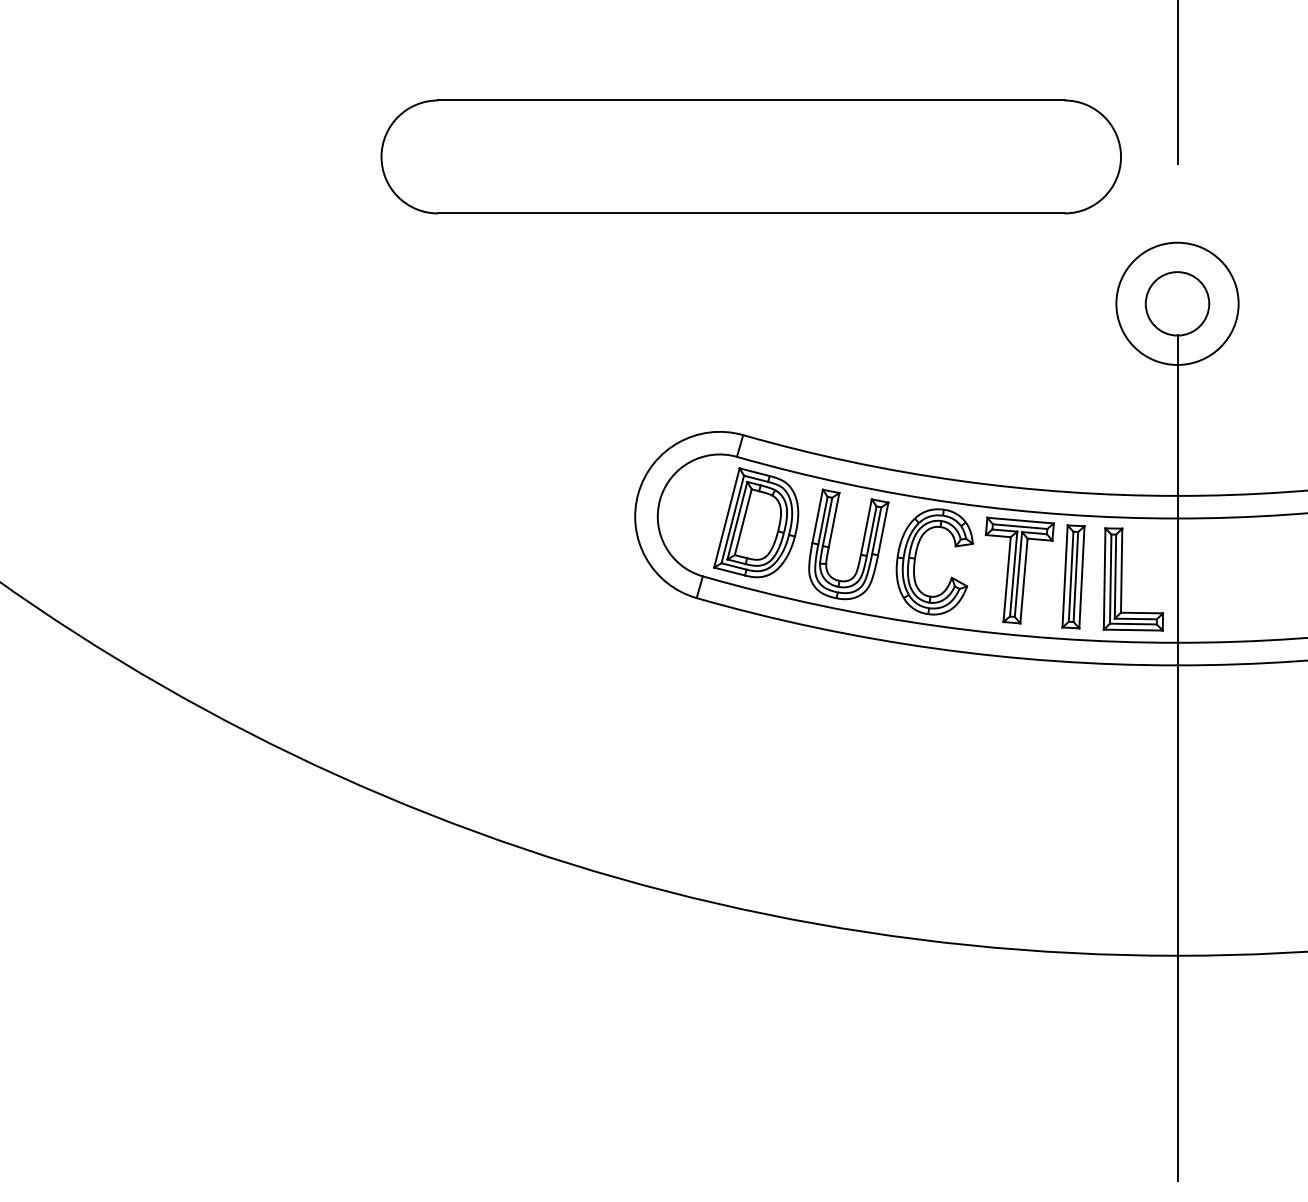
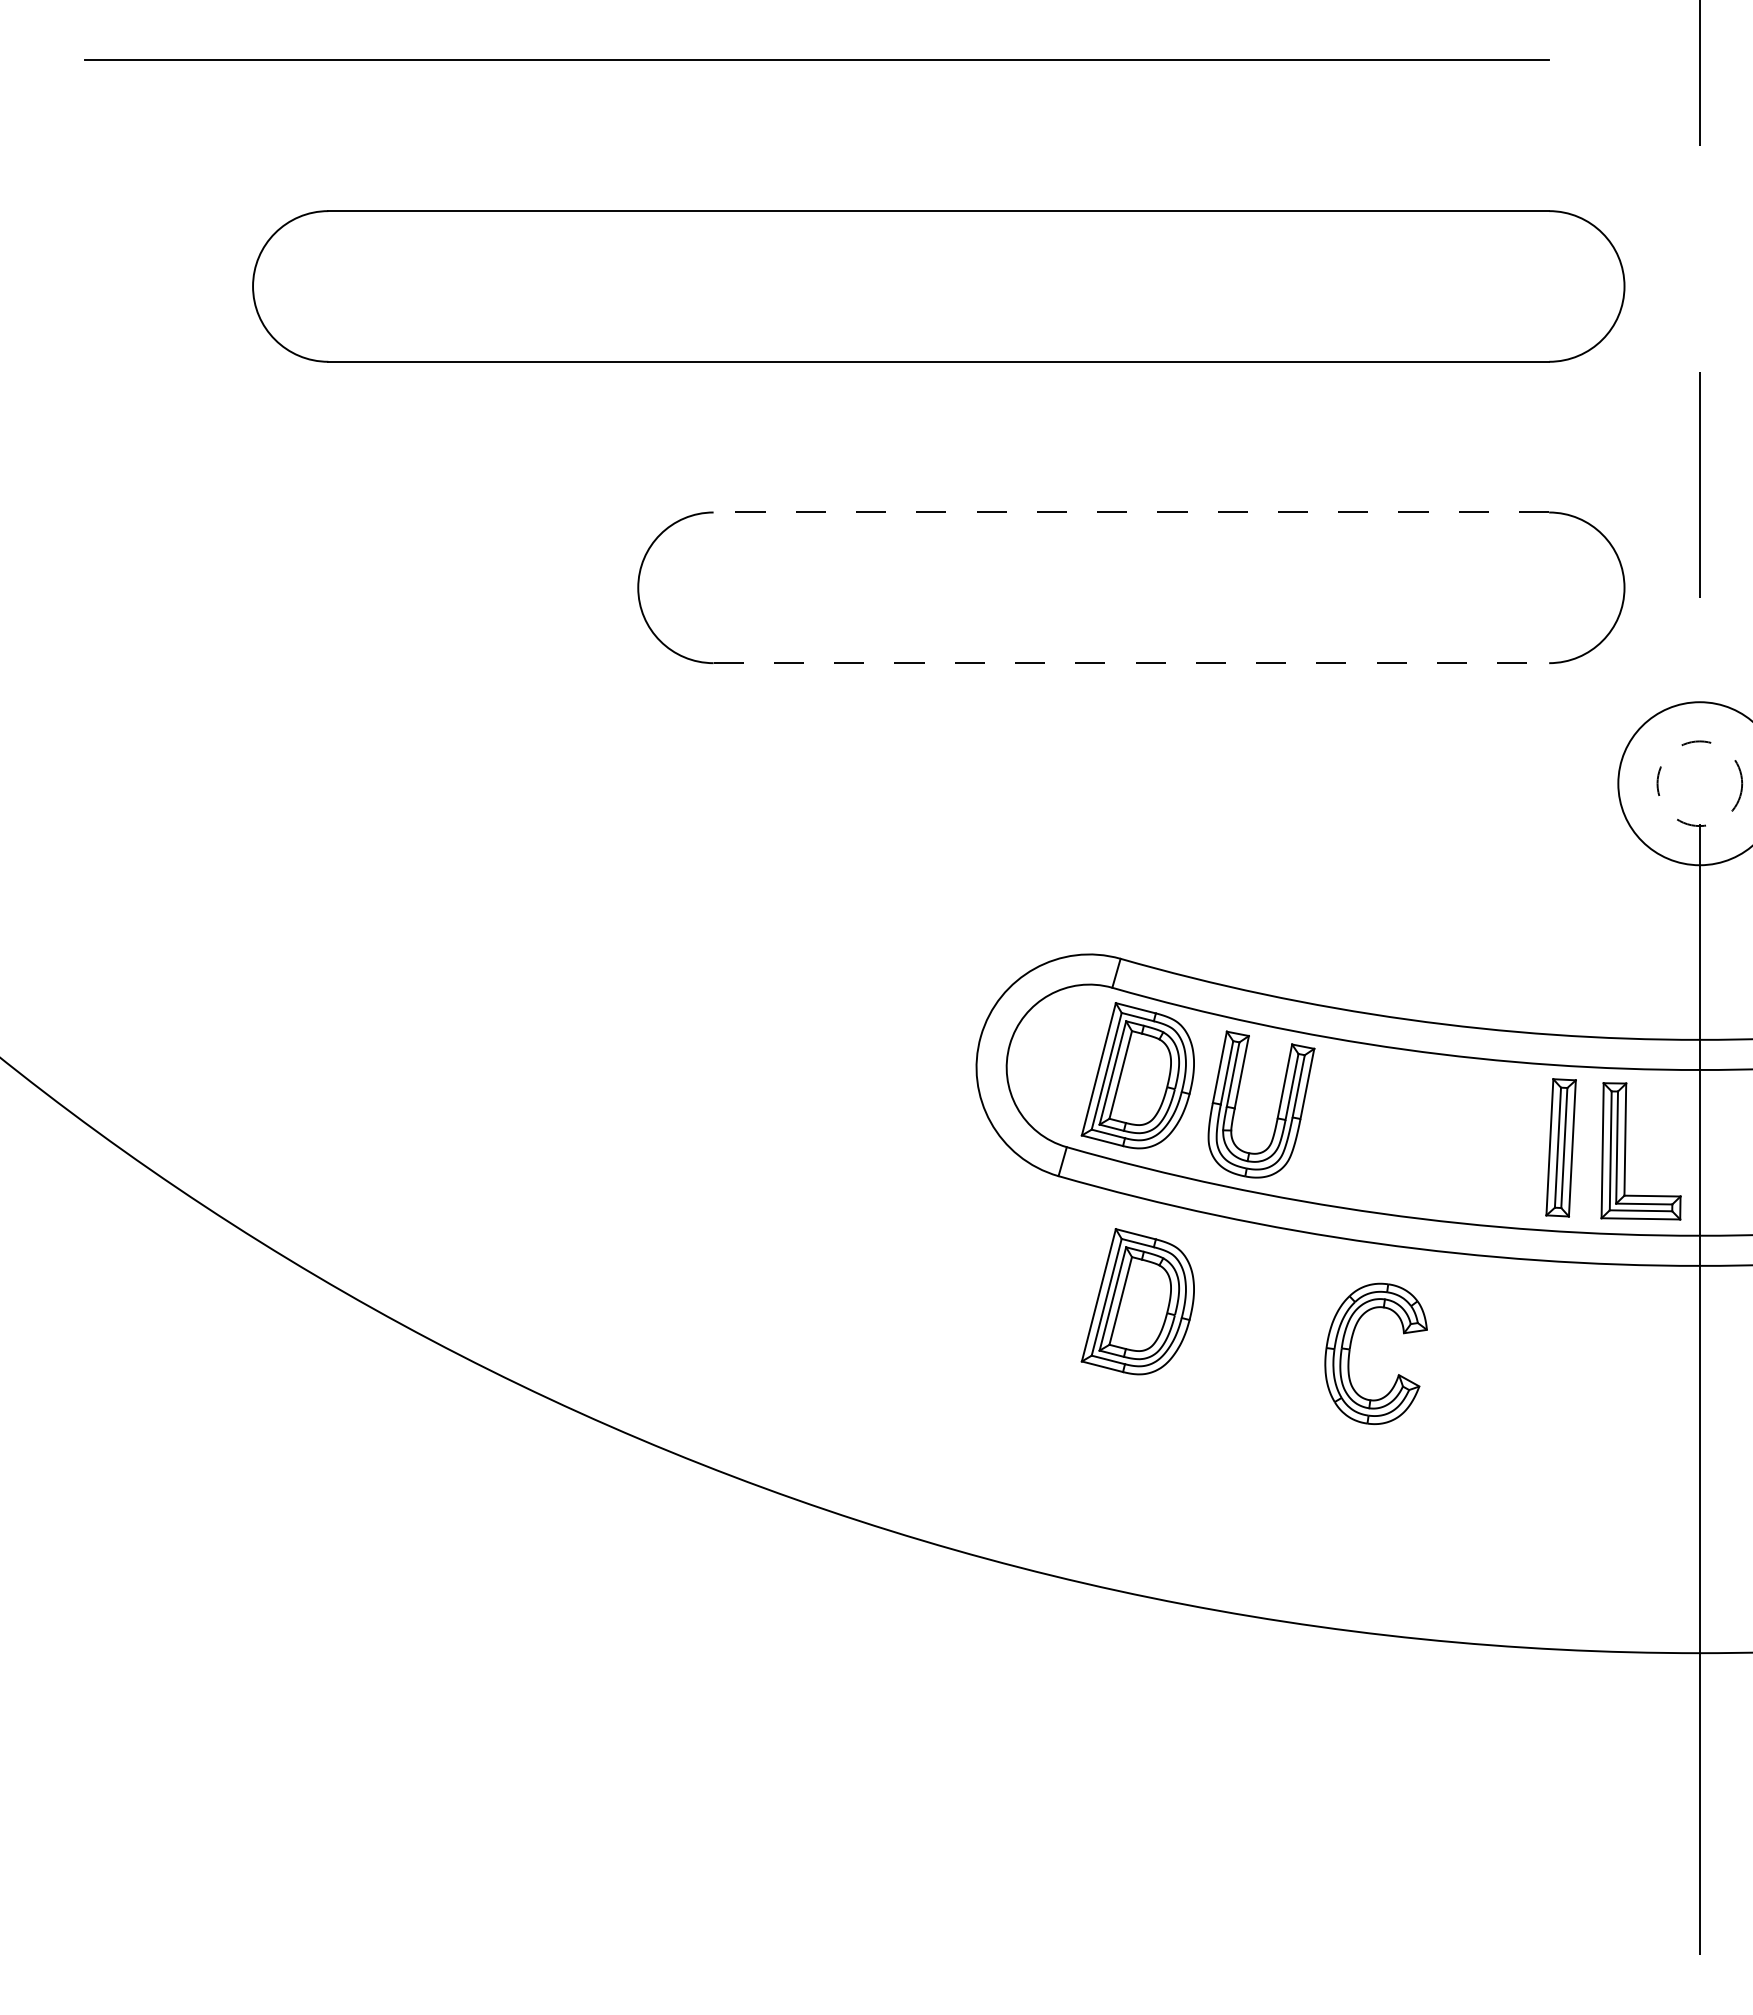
line: (751, 100) -> (1131, 512), solid -> dashed
line: (751, 213) -> (1131, 663), solid -> dashed
circle: (1177, 303) -> (1699, 783), solid -> dashed
part: (916, 556) -> (1351, 1346), moved
part: (1019, 570) -> (1489, 1139), removed
part: (755, 692) -> (1137, 1301), added

